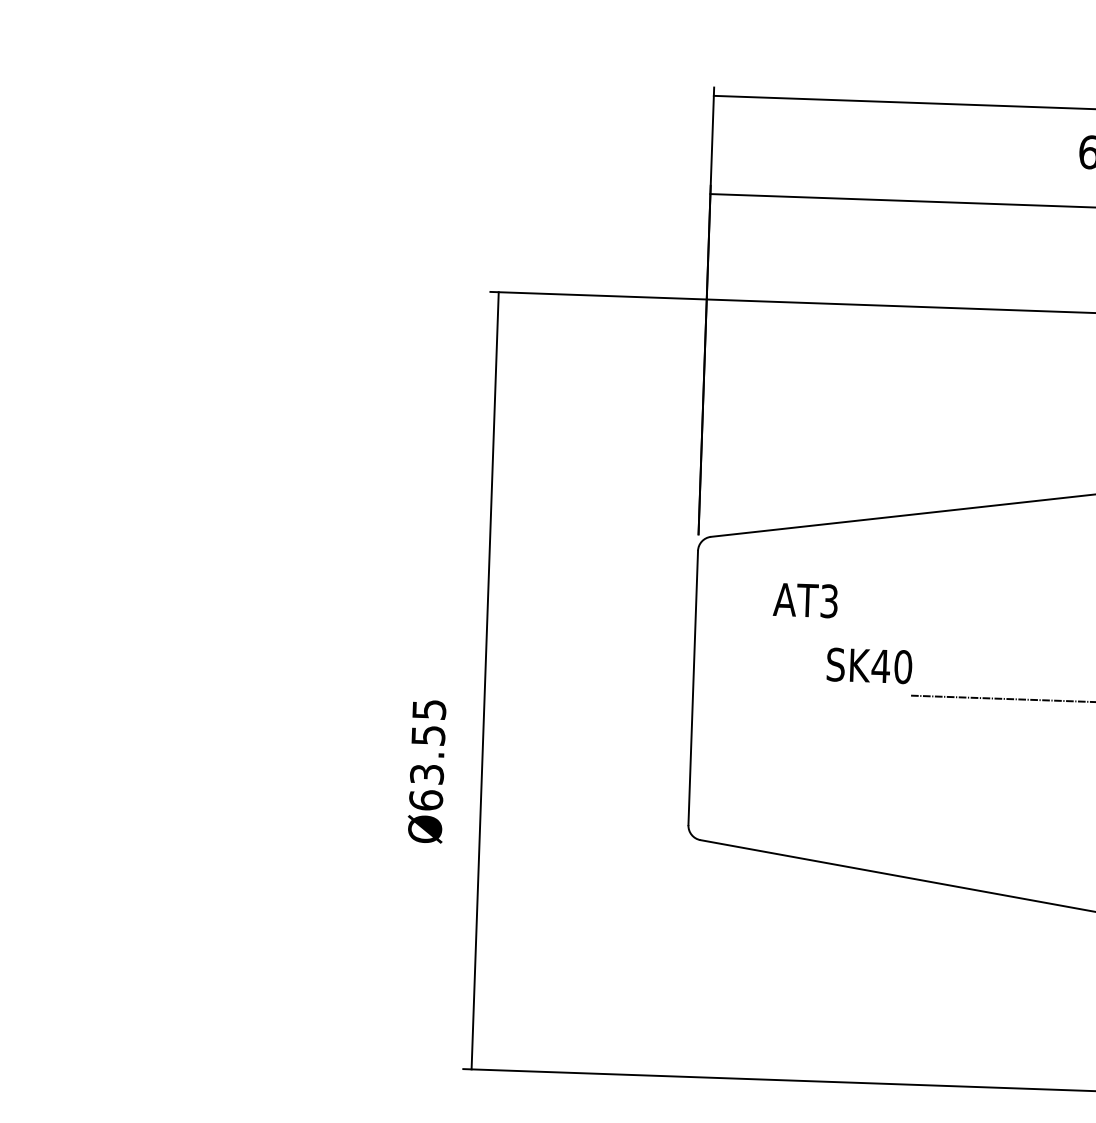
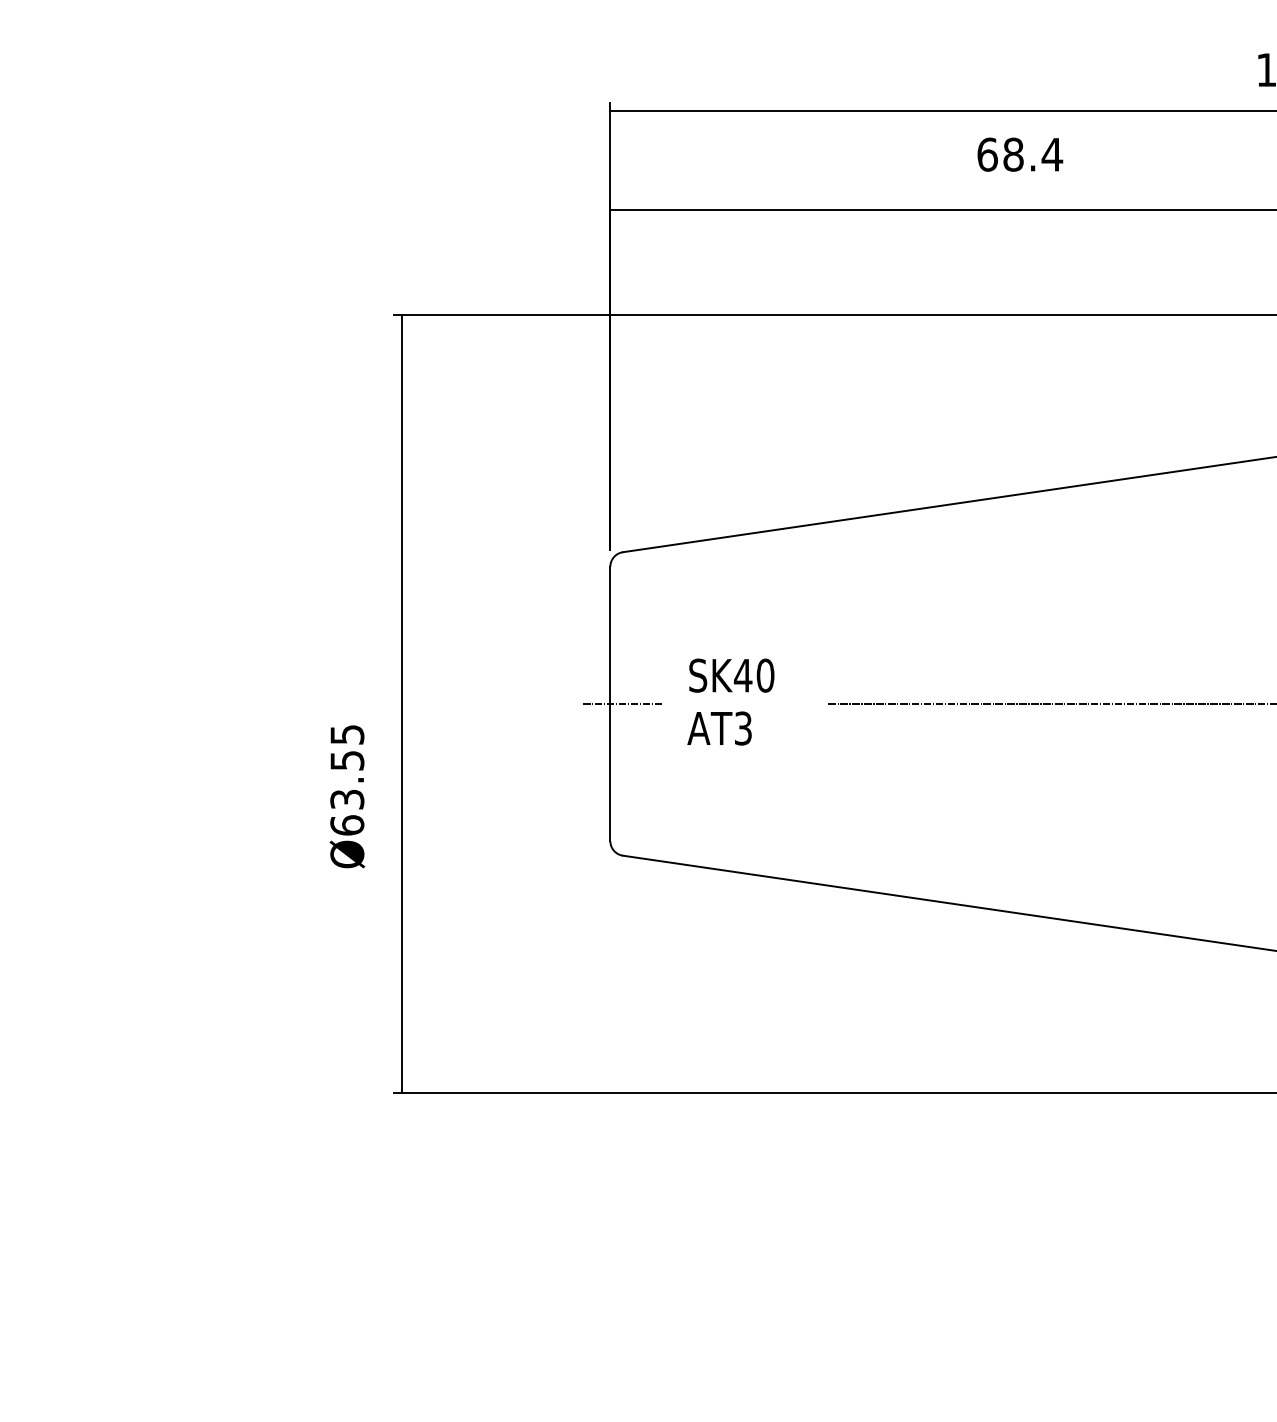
text: (805, 600) -> (719, 728), moved
text: (869, 665) -> (731, 675), moved
line: (704, 687) -> (621, 703), added

